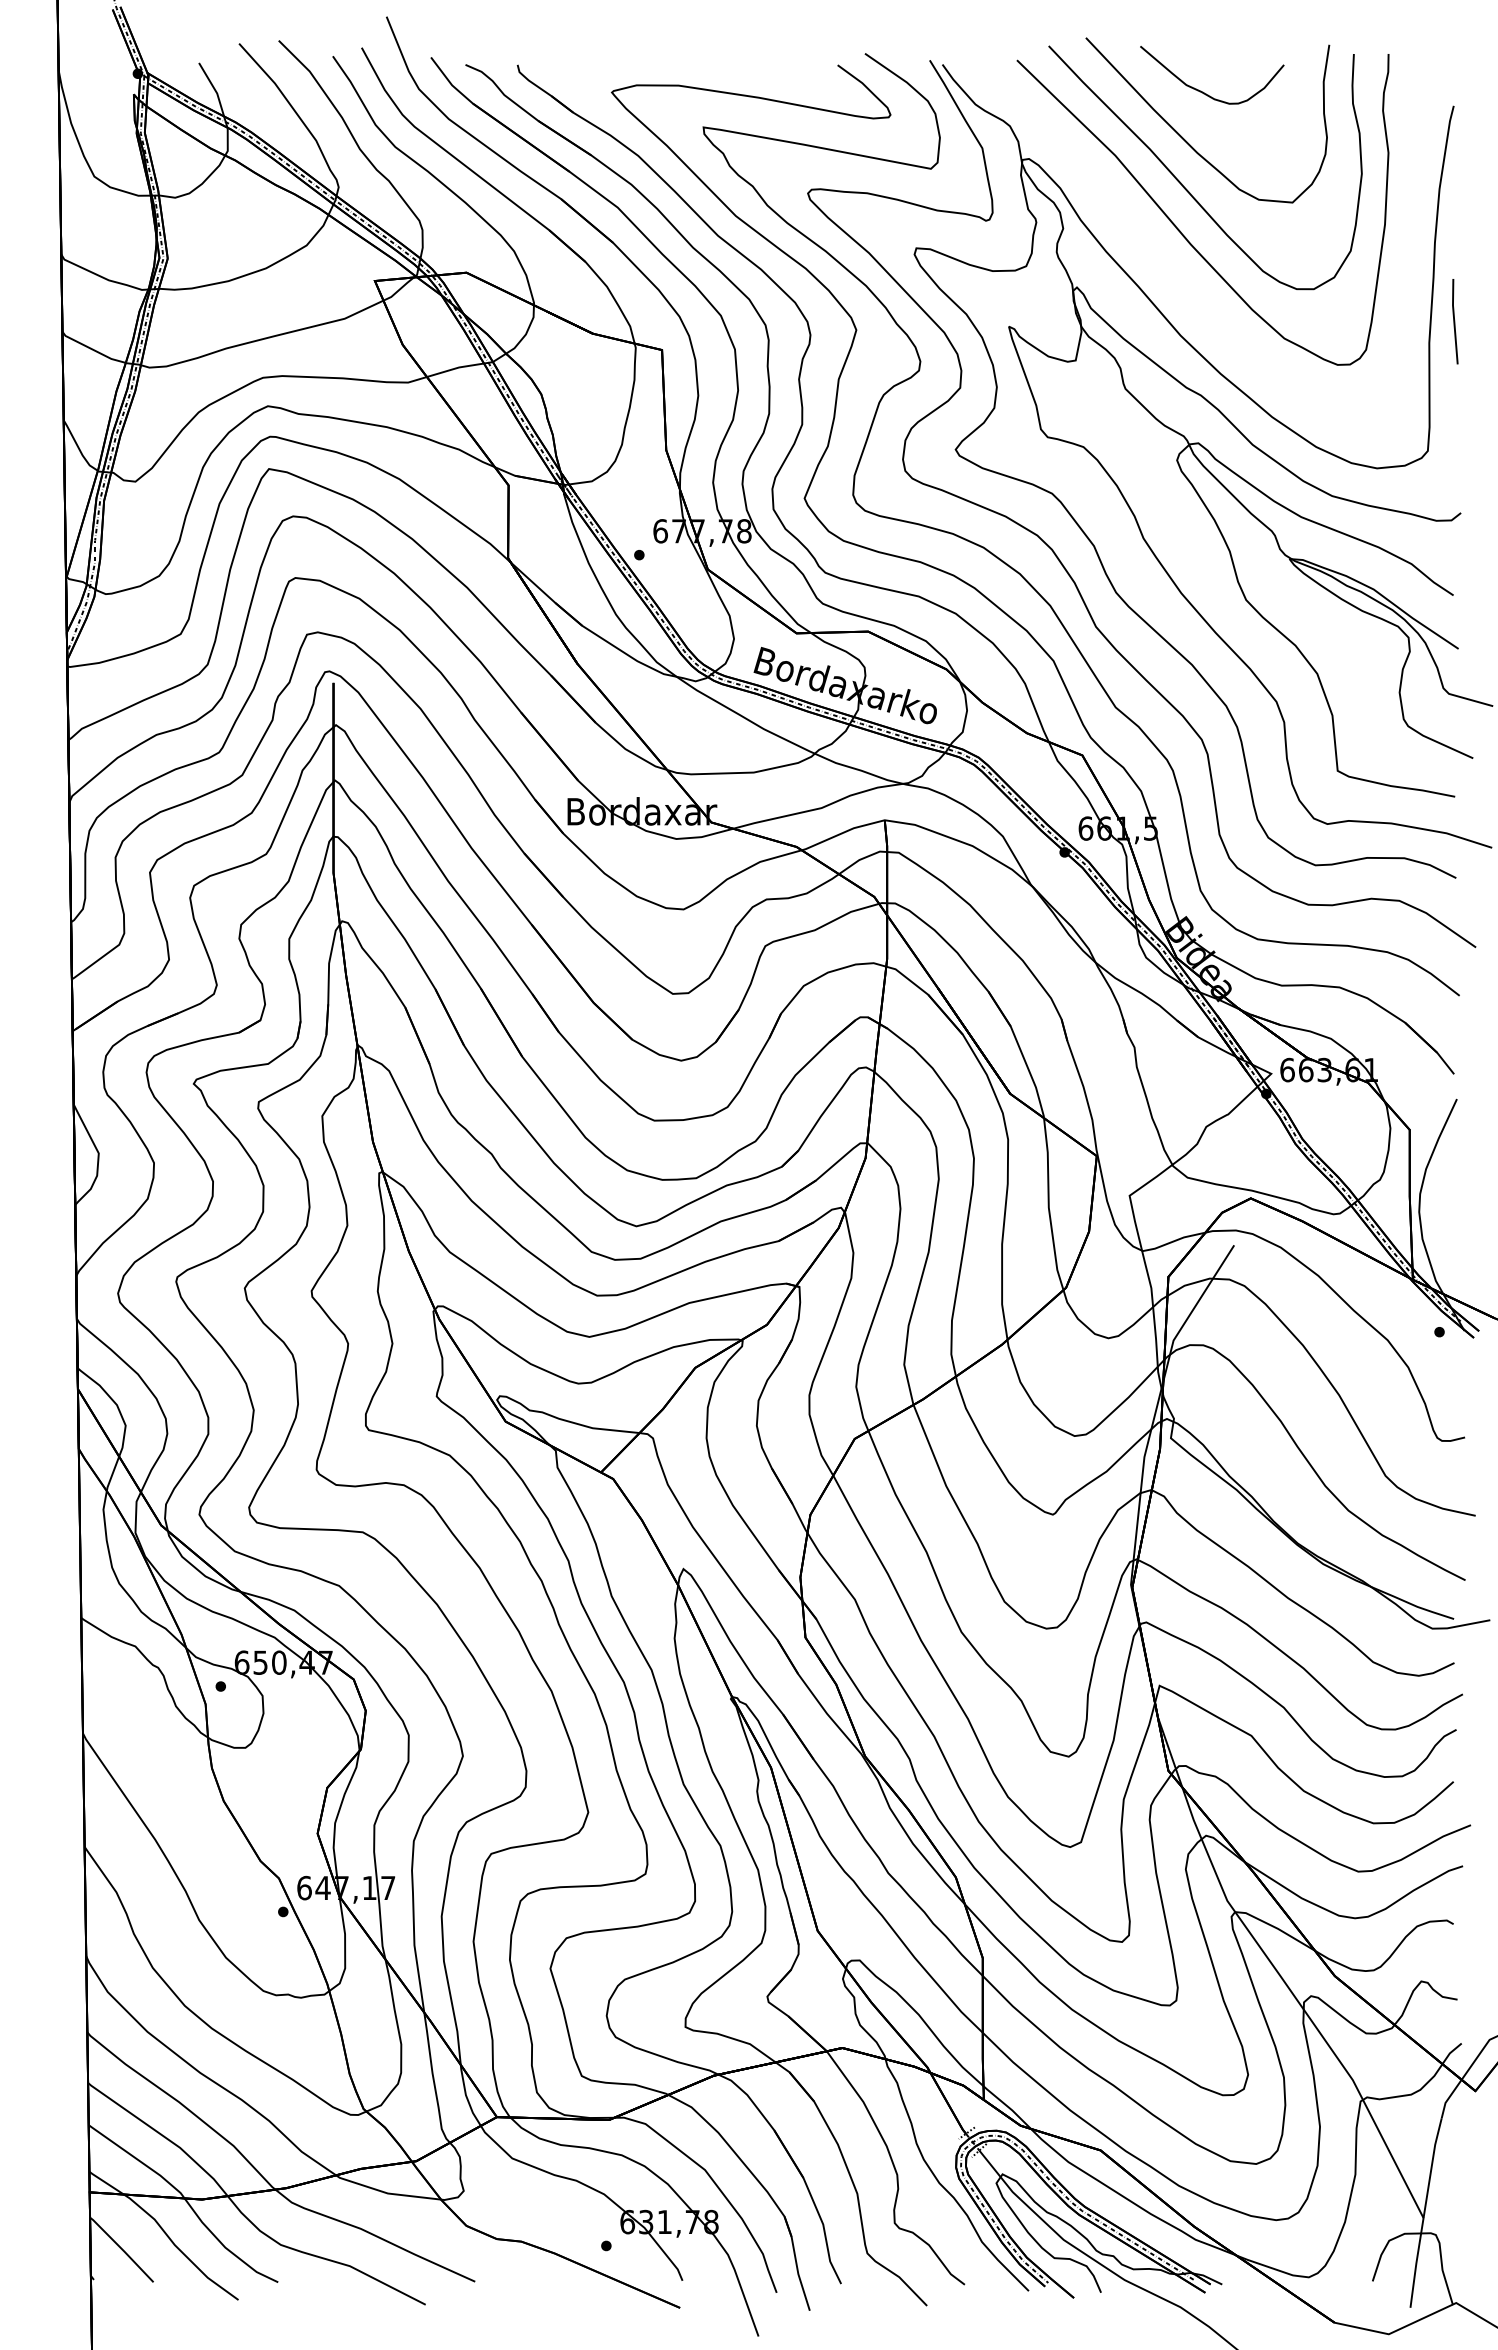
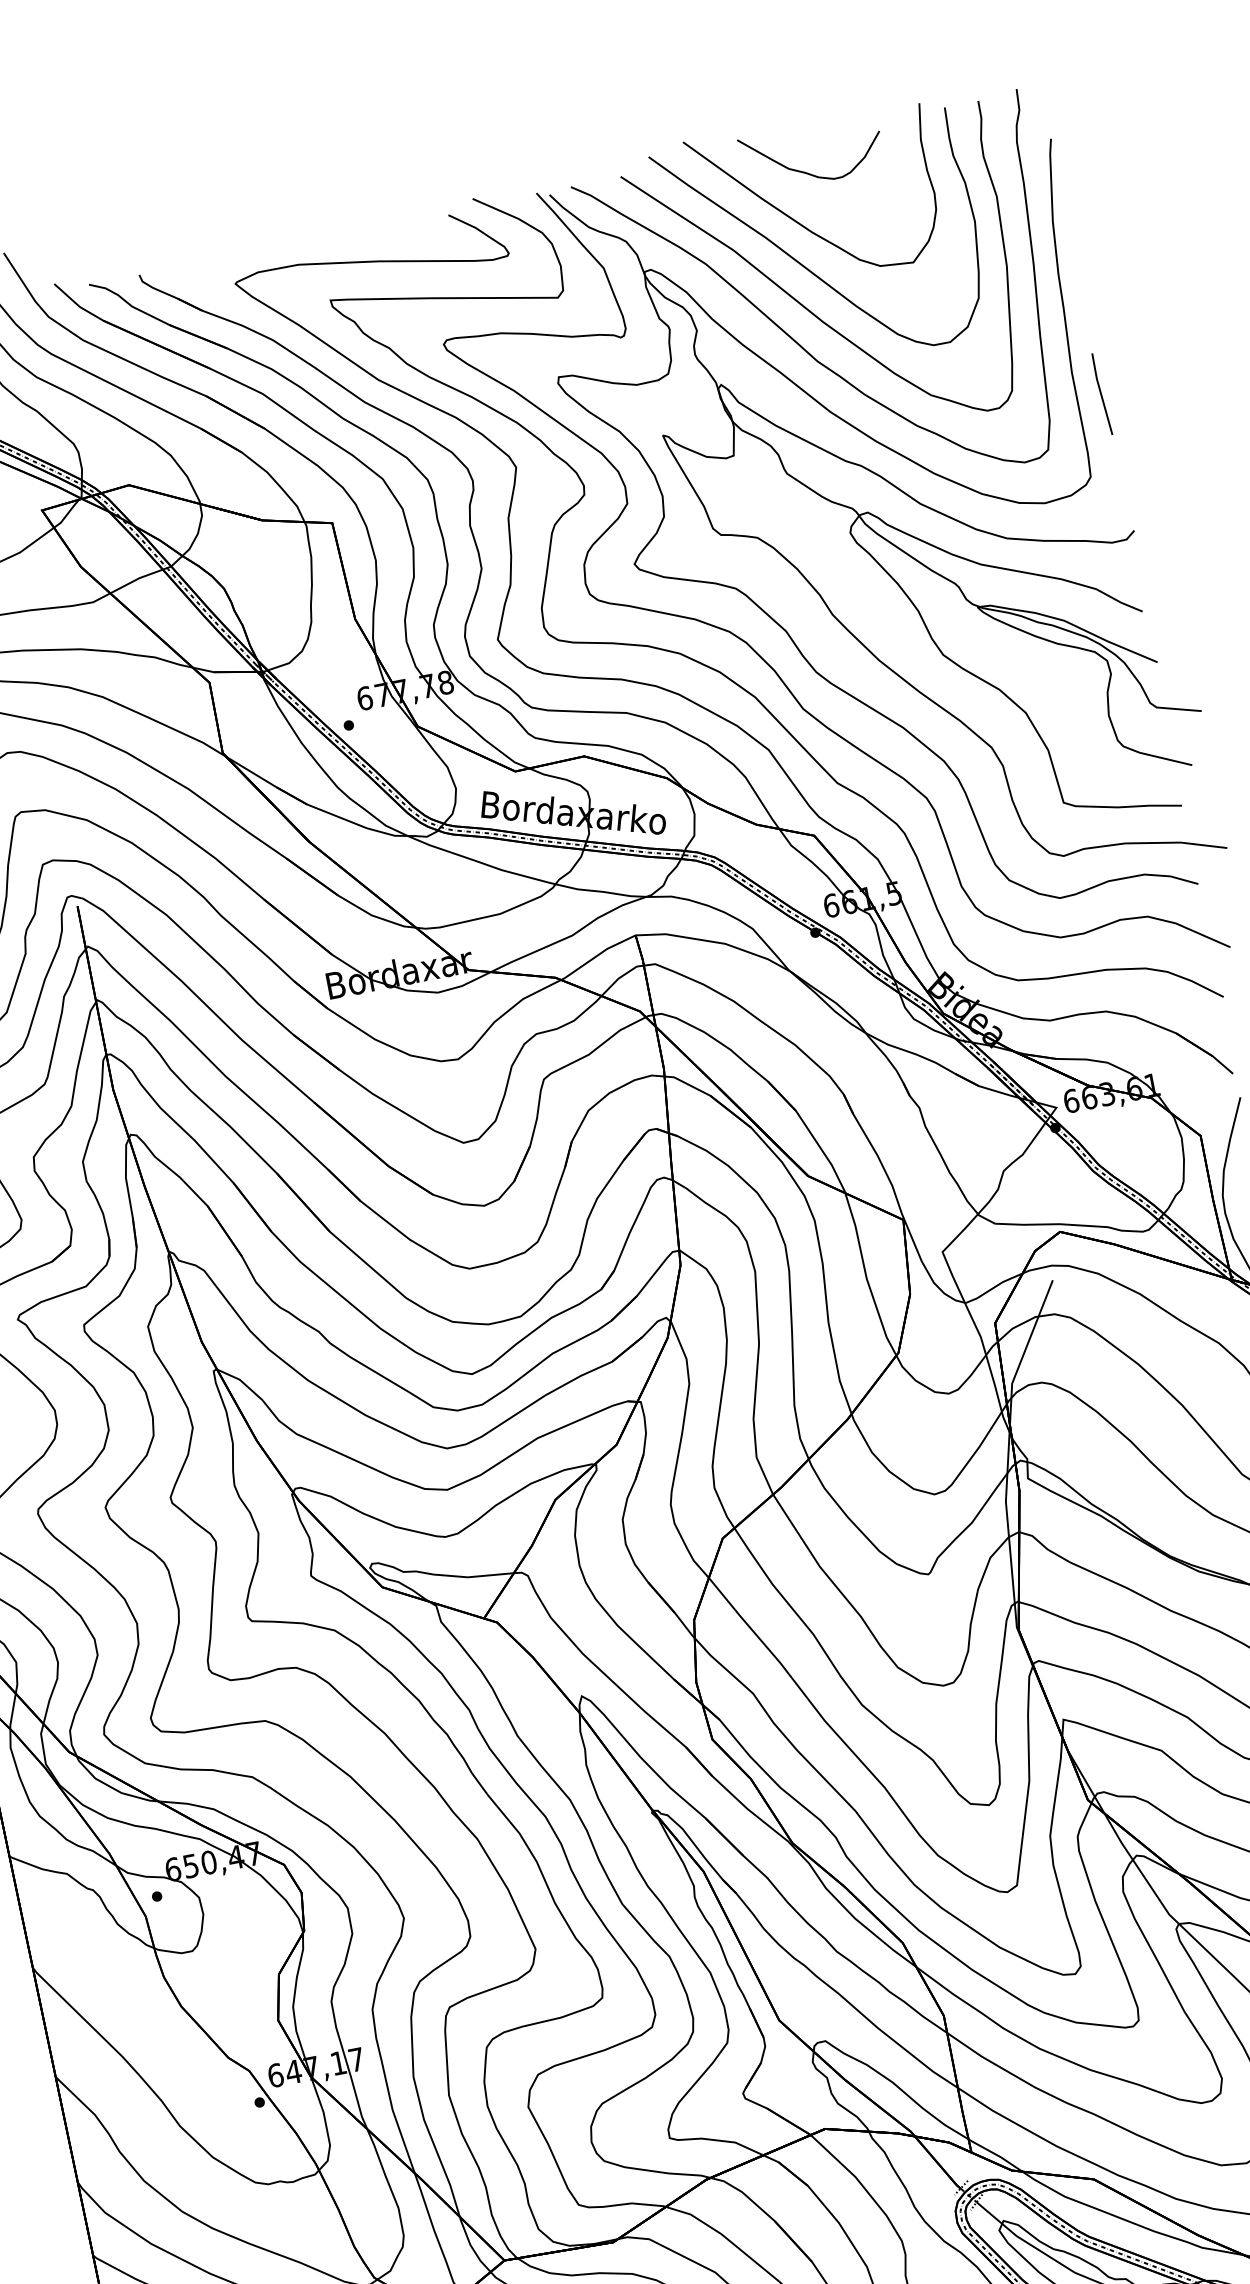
curve: (1162, 260) -> (798, 342), added
line: (1455, 321) -> (1102, 394), moved

